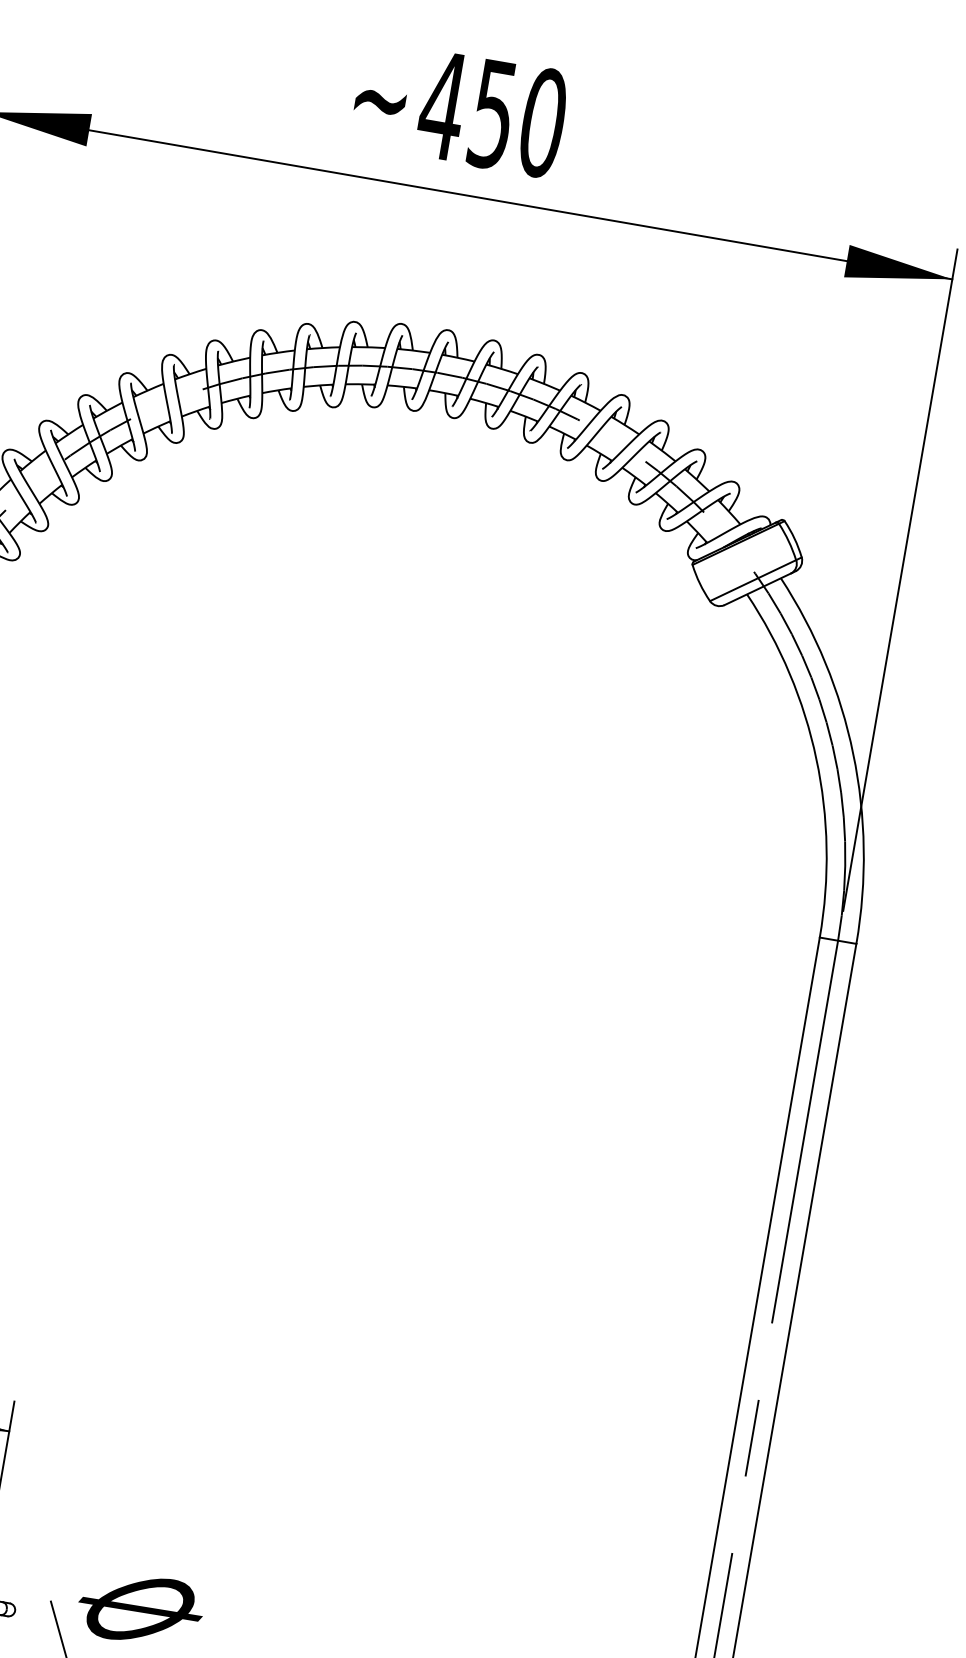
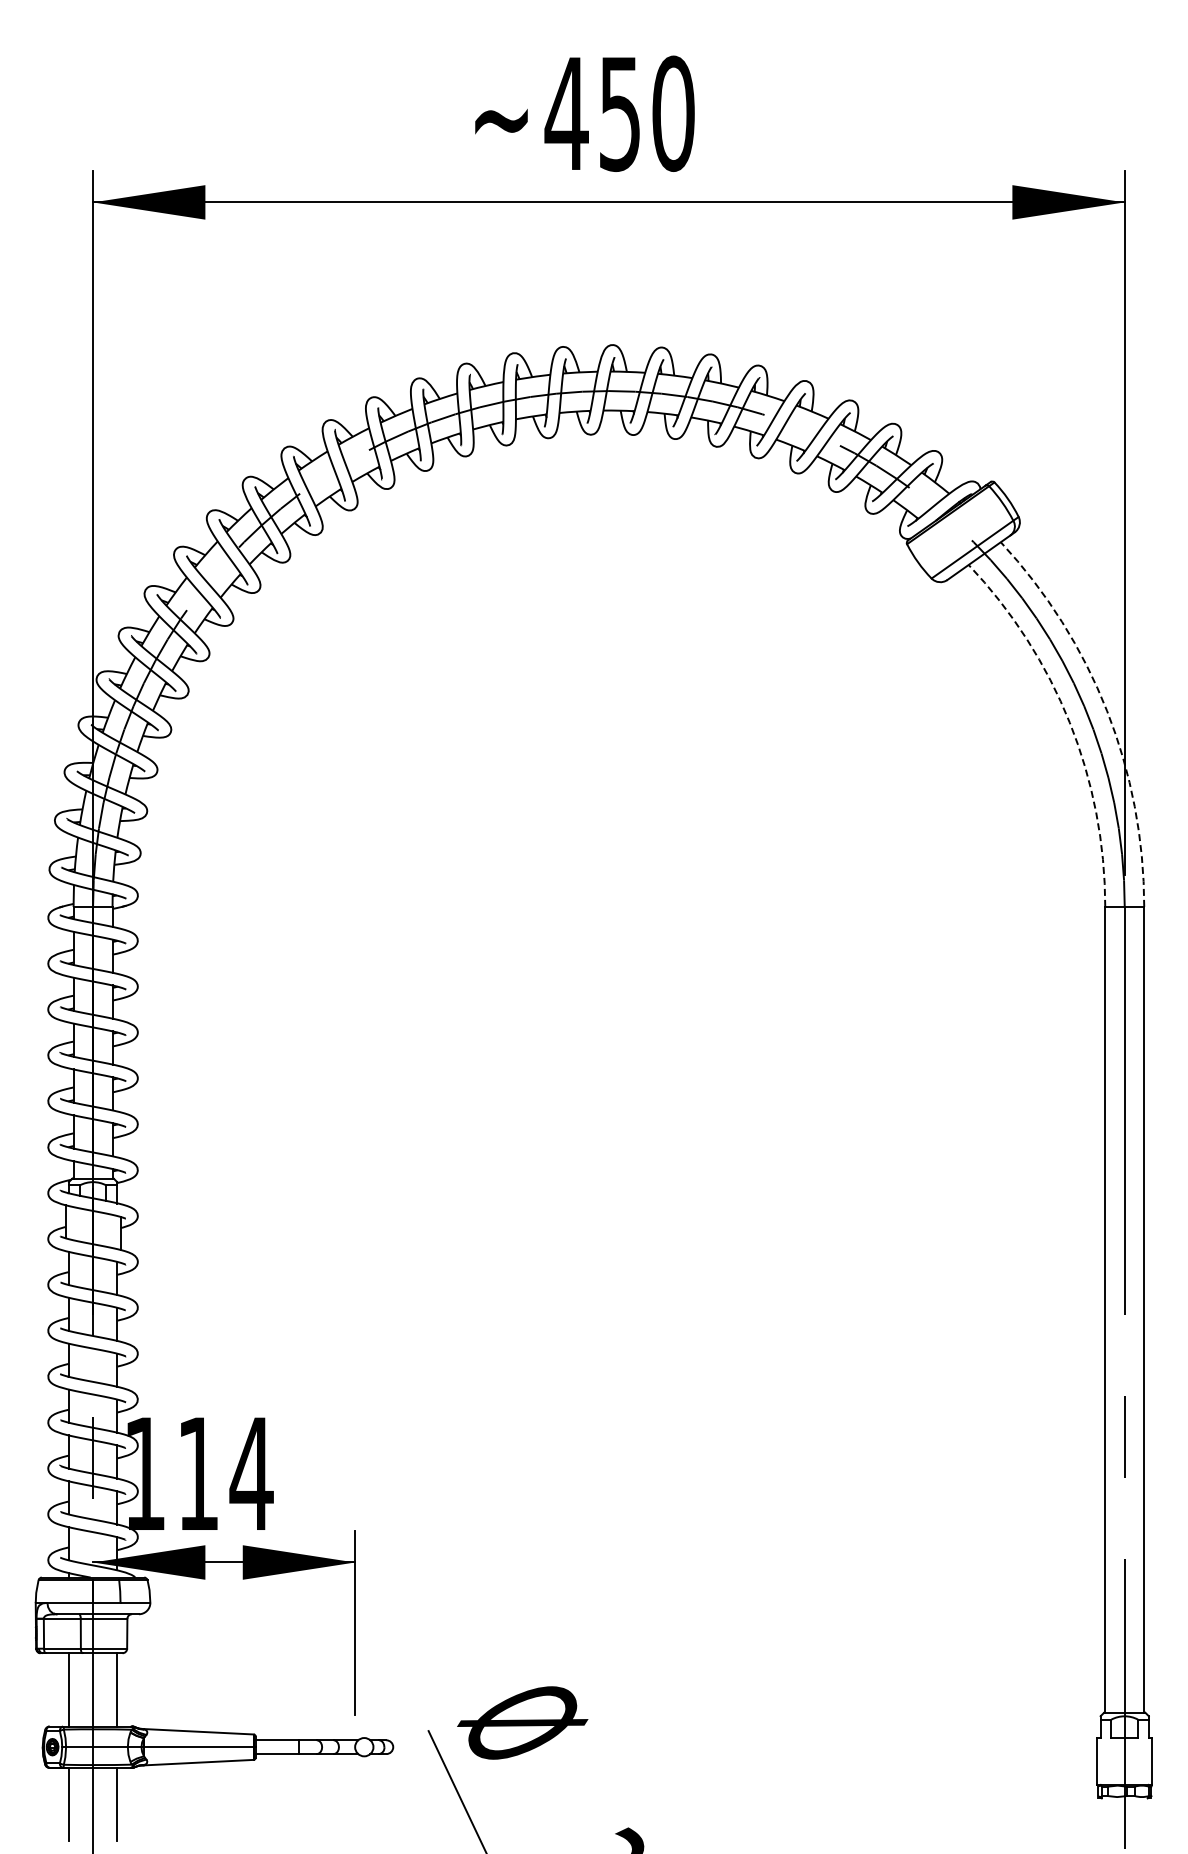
arc: (853, 753) -> (1107, 710), solid -> dashed
arc: (816, 758) -> (1069, 722), solid -> dashed

